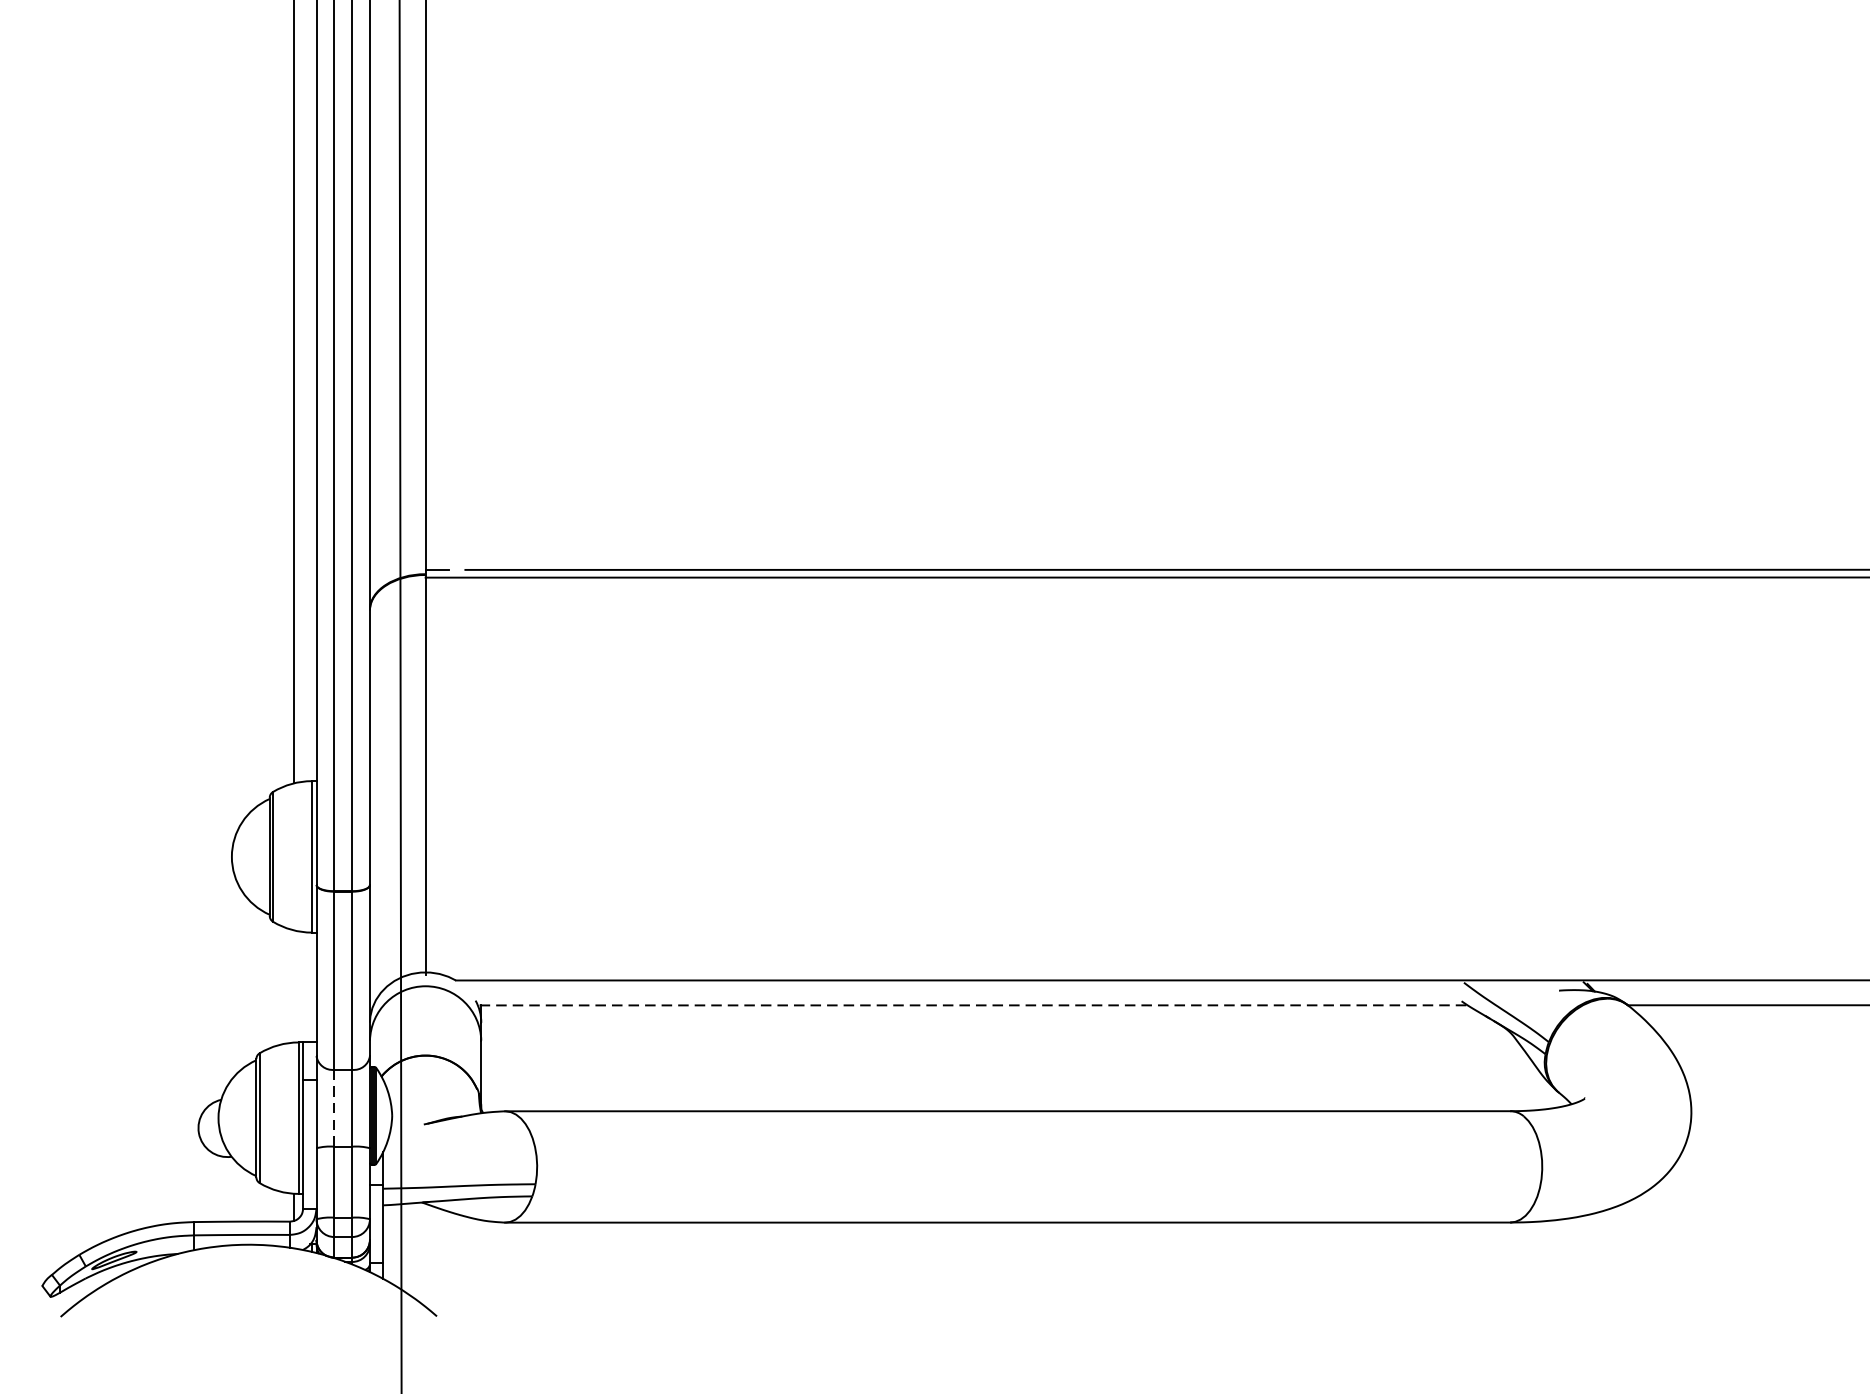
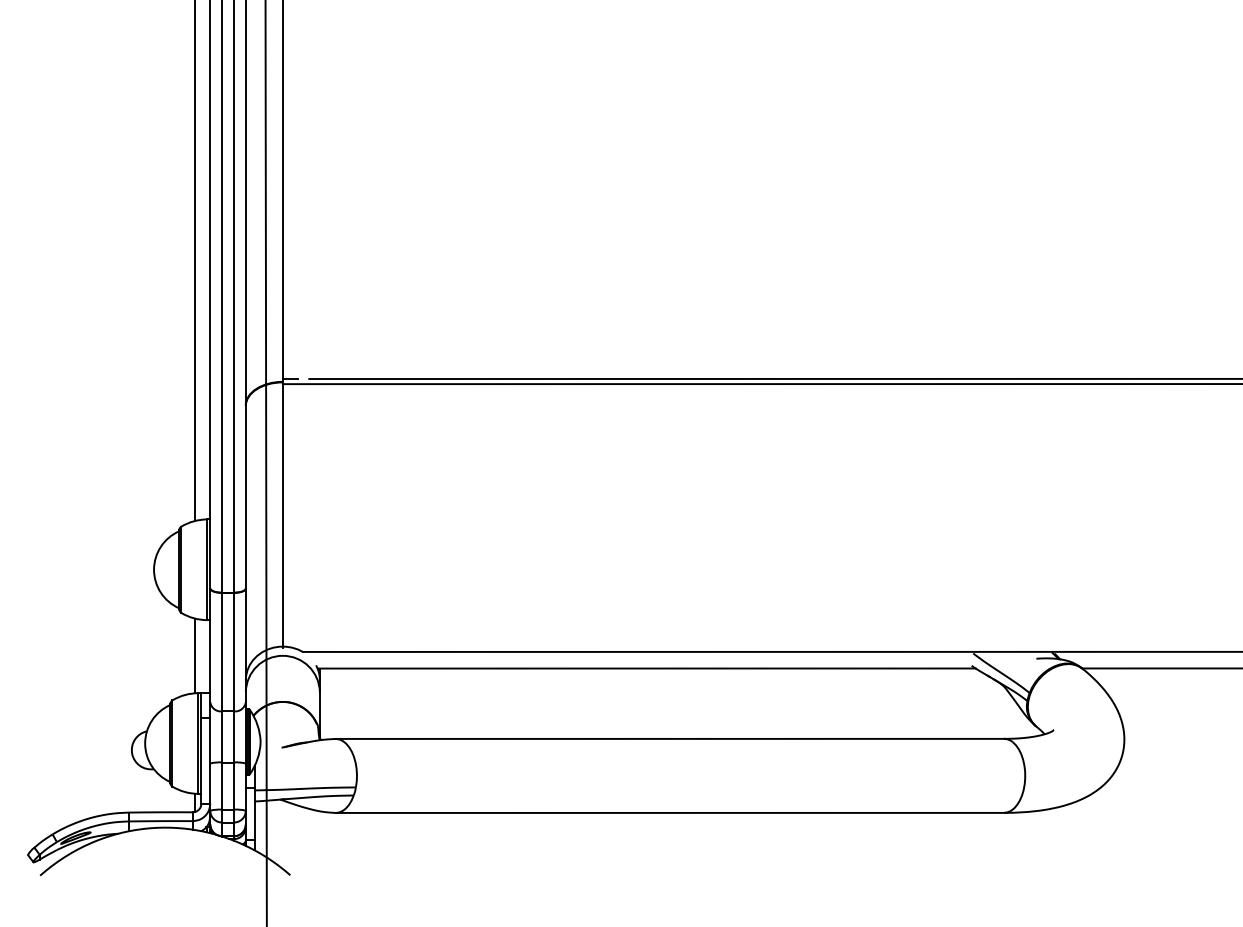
line: (294, 985) -> (195, 655), added
line: (974, 1005) -> (647, 668), dashed -> solid
line: (334, 1107) -> (222, 736), dashed -> solid

